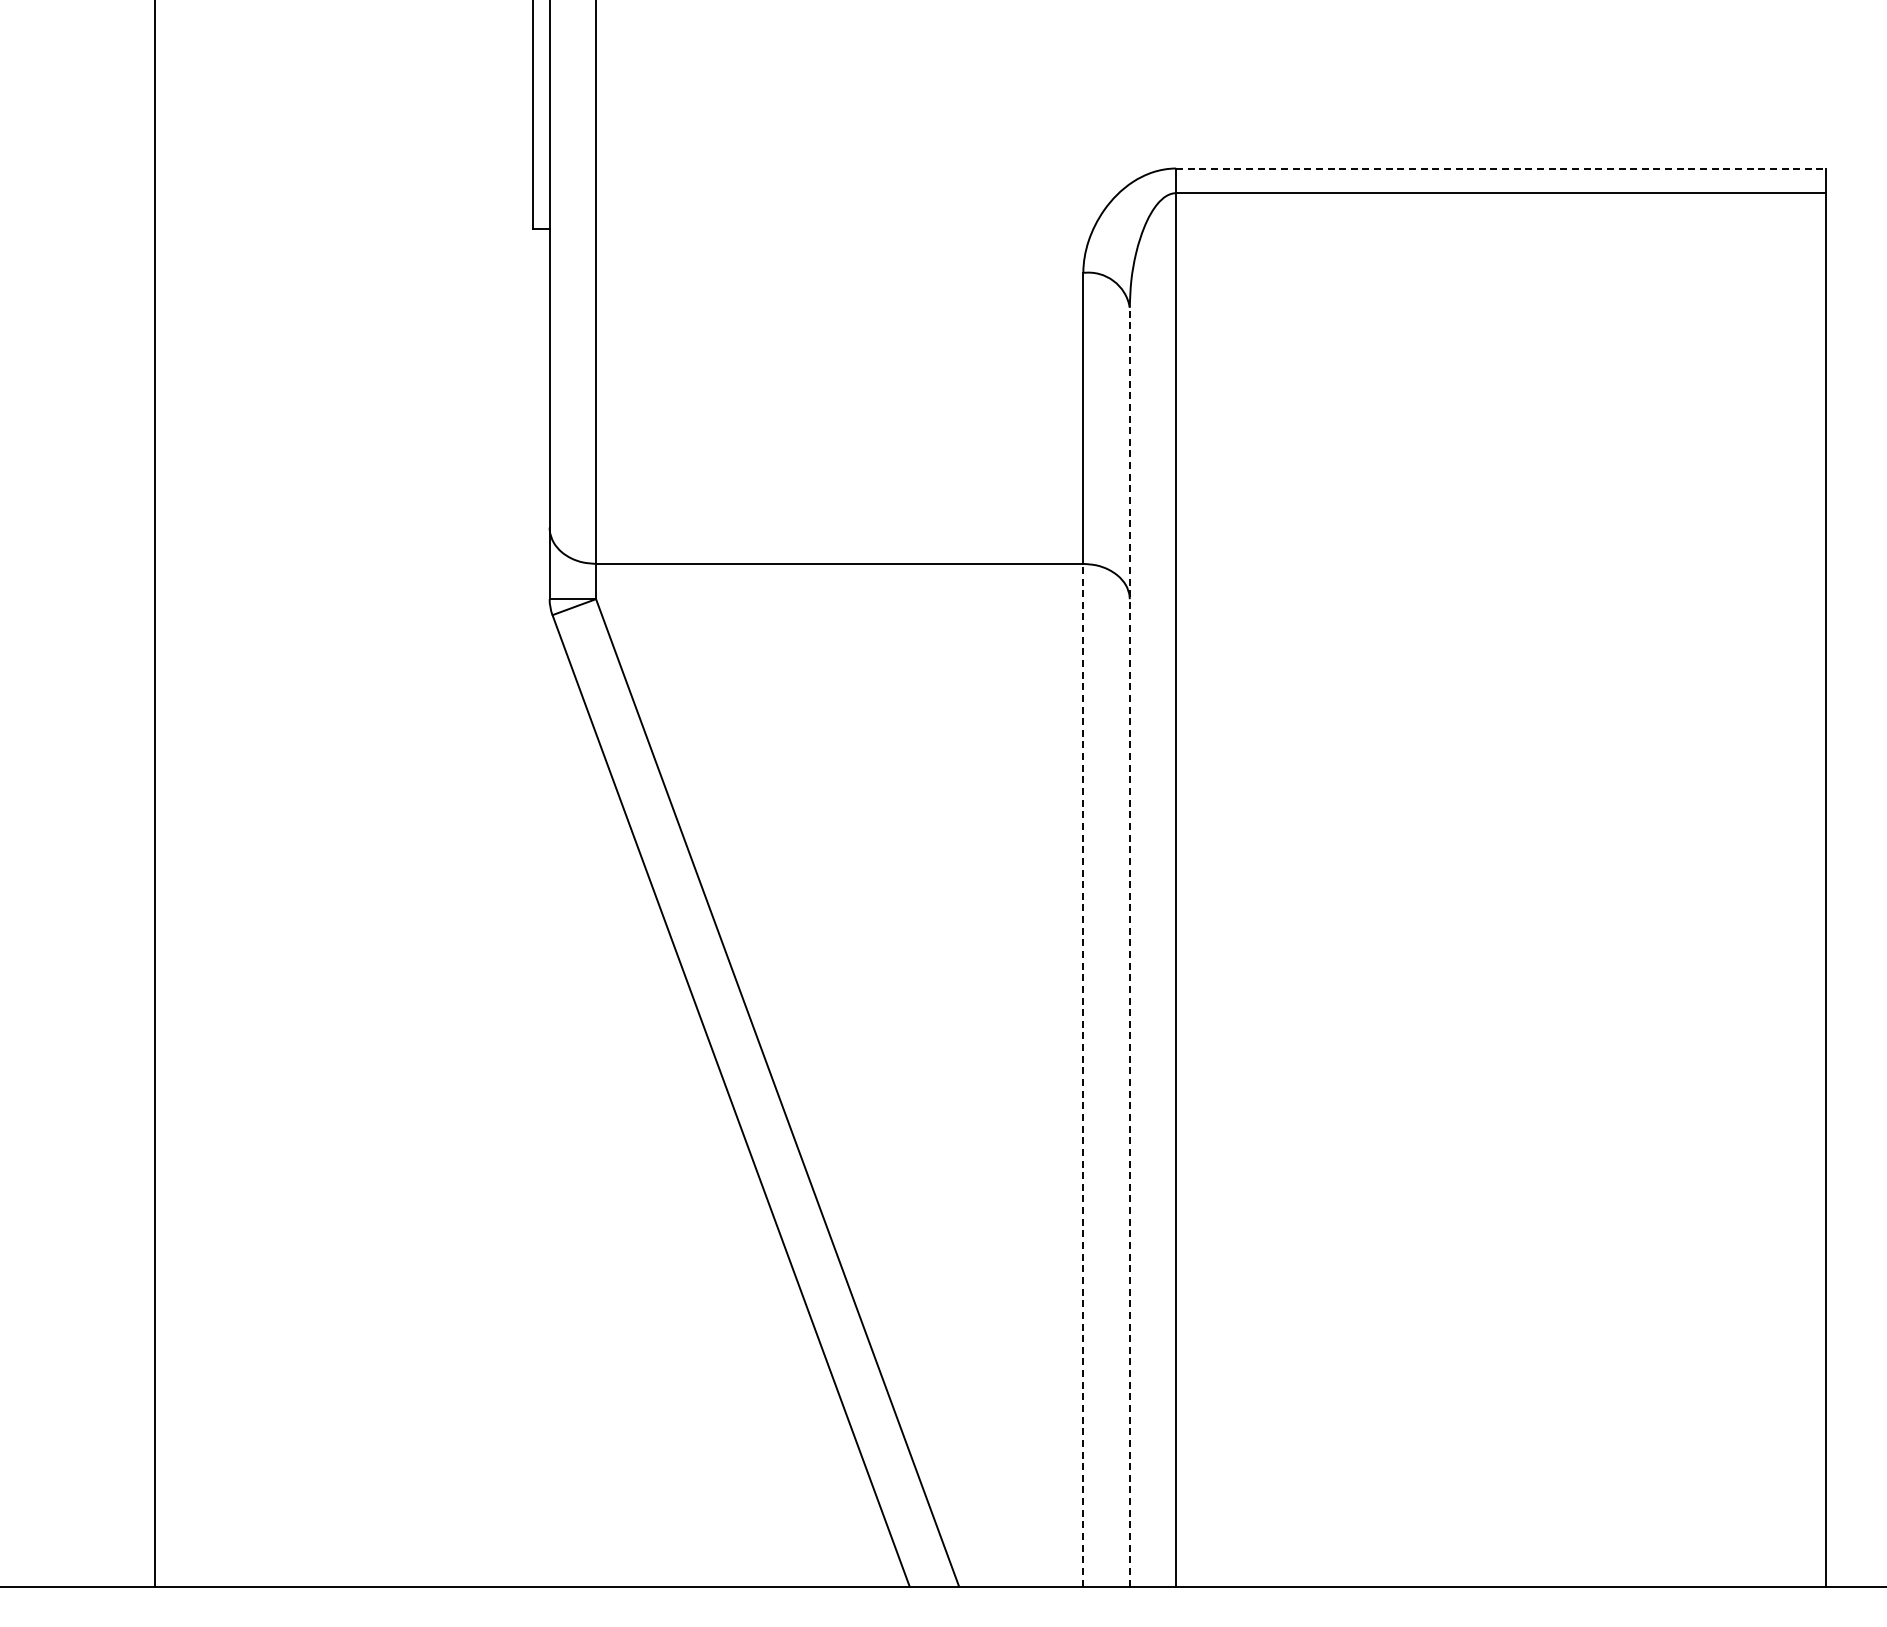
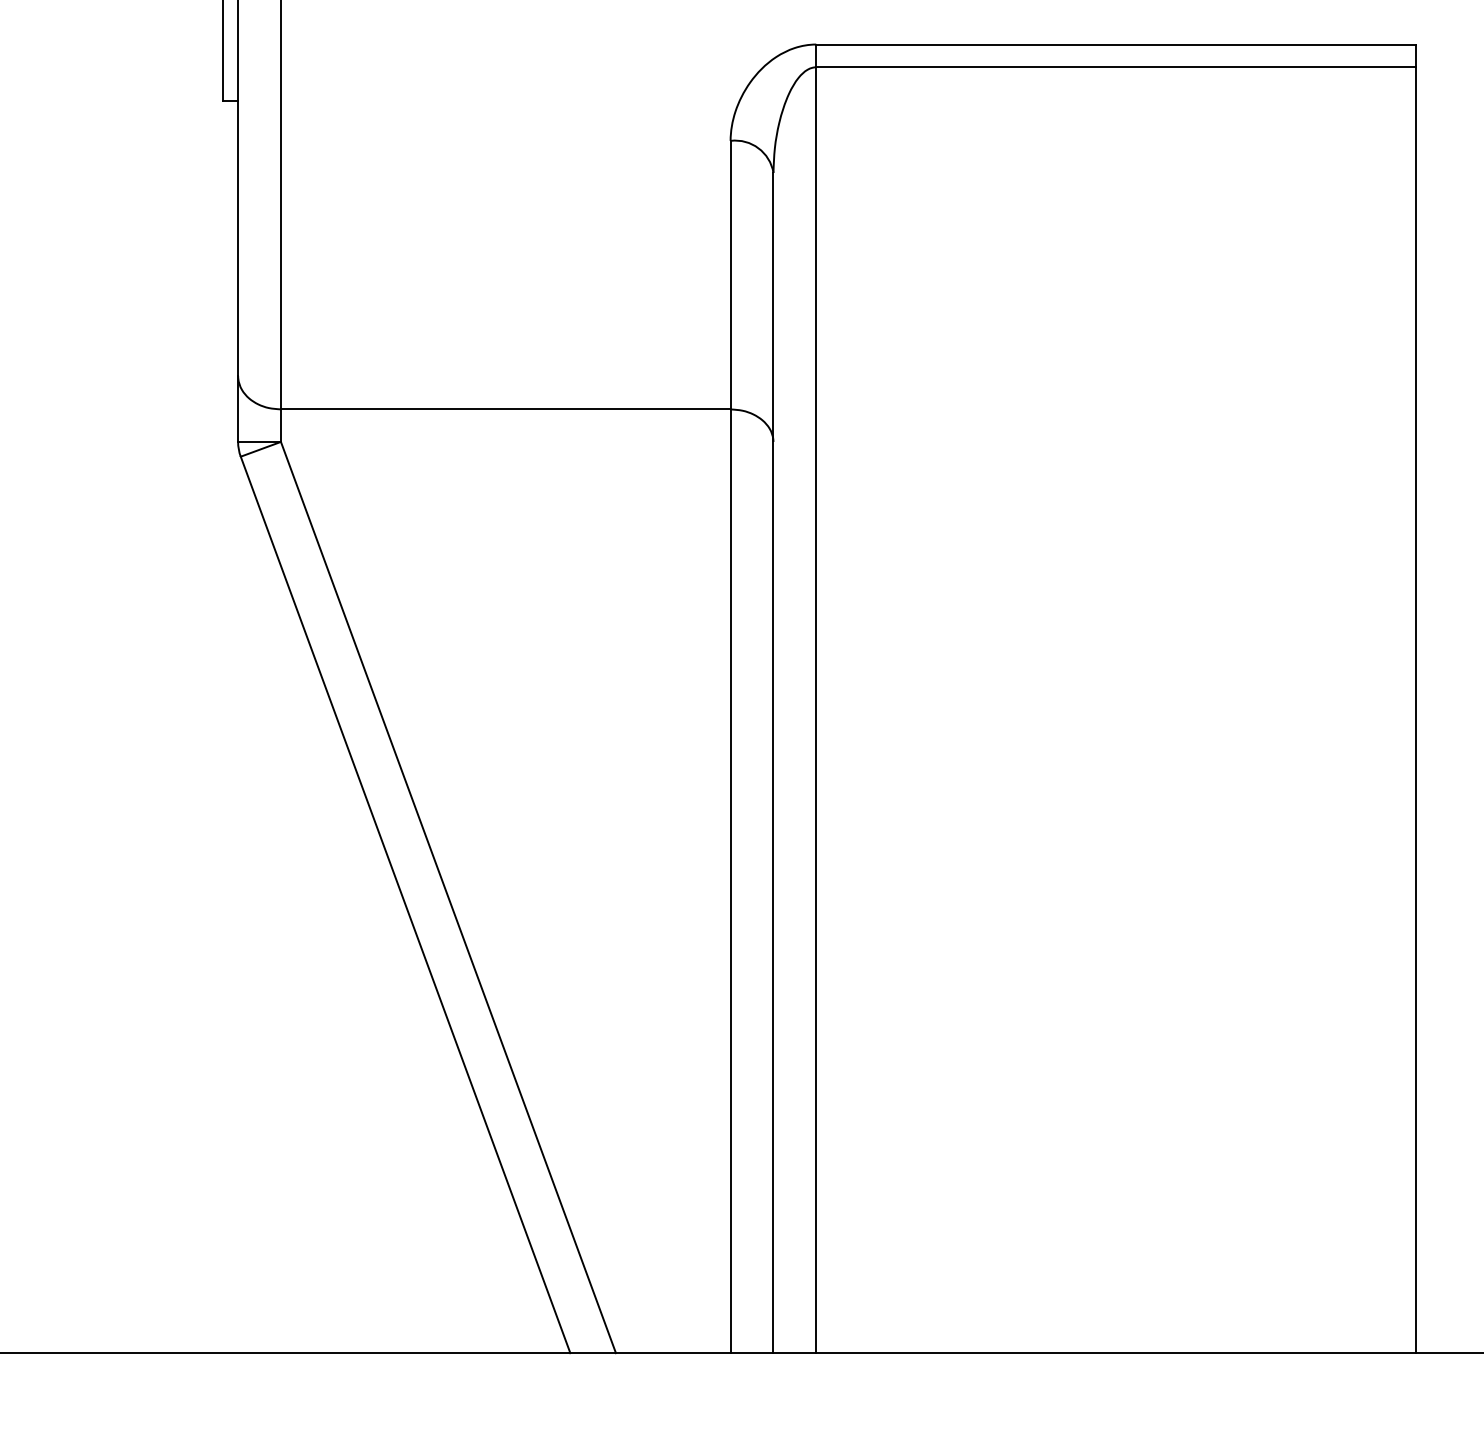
line: (1501, 168) -> (1116, 44), dashed -> solid
line: (1129, 946) -> (773, 762), dashed -> solid
line: (1083, 1074) -> (730, 880), dashed -> solid

